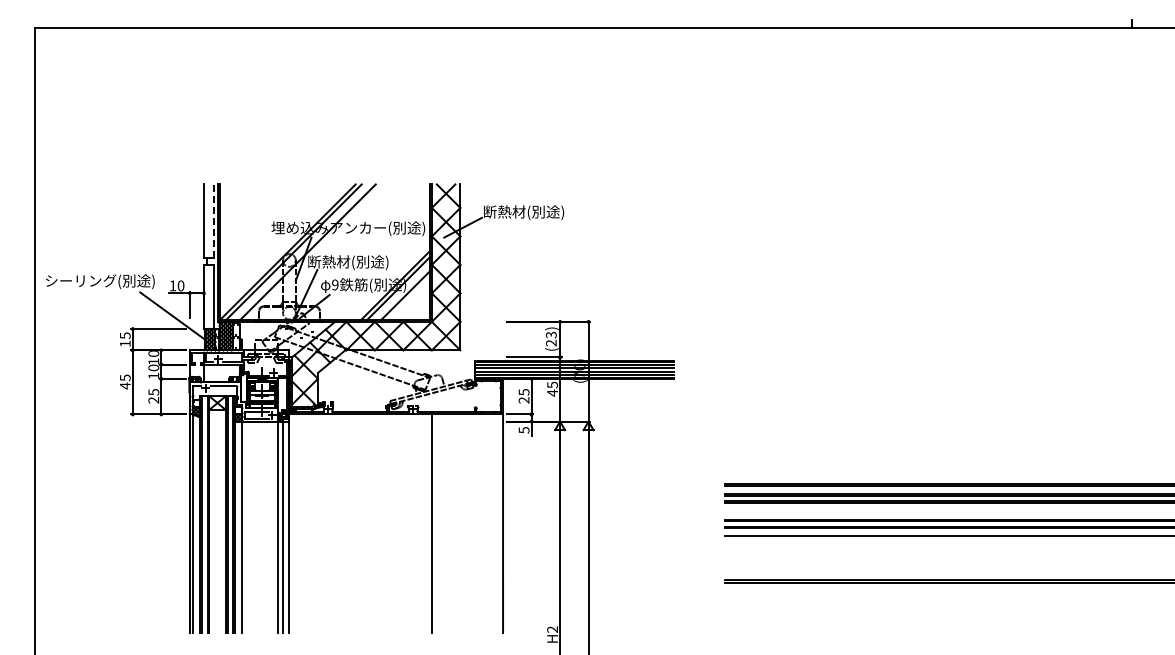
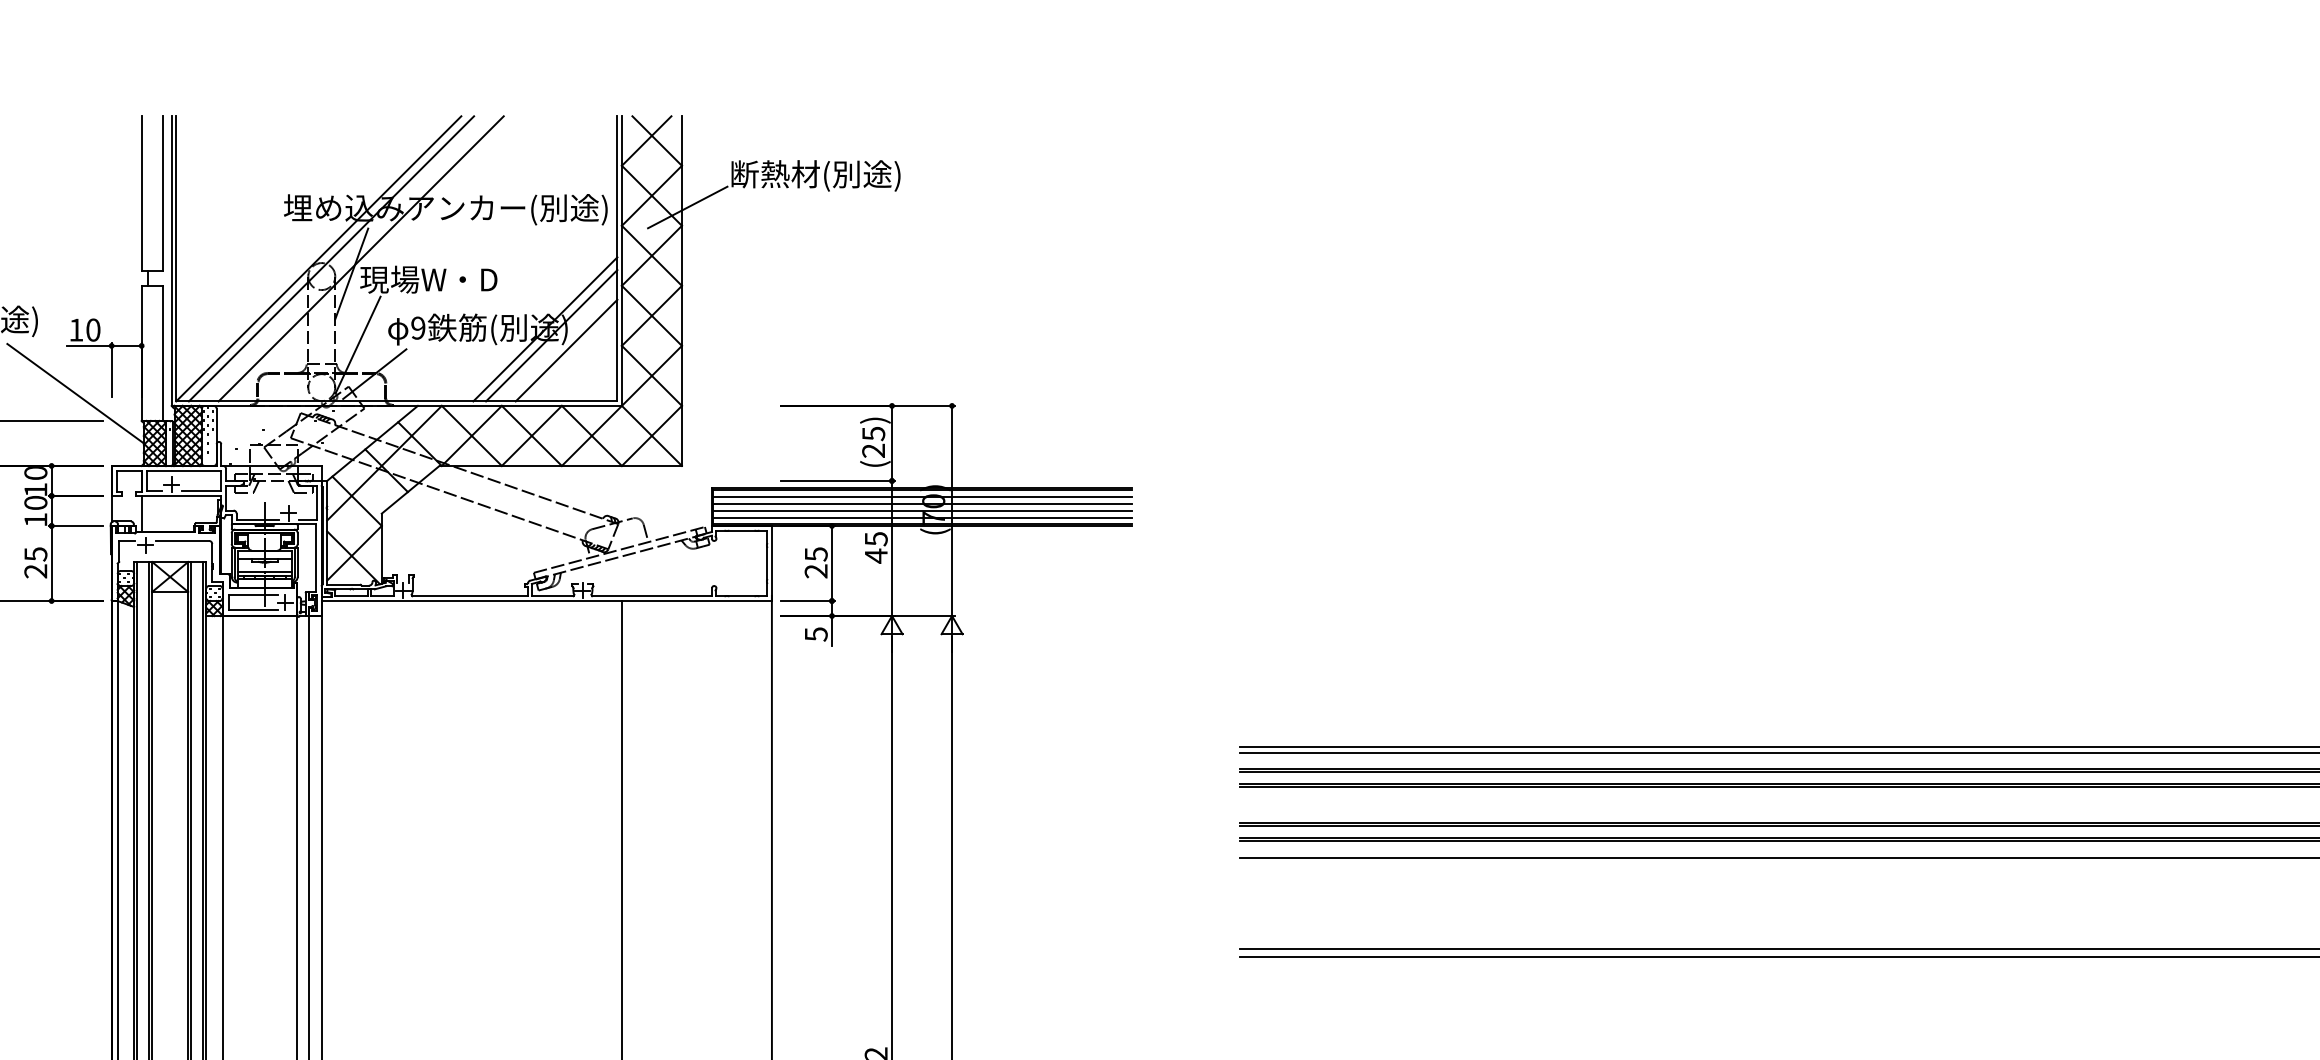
line: (213, 221) -> (161, 194), dashed -> solid
text: (347, 262) -> (444, 280), 断熱材(別途) -> 現場W・D
text: (550, 334) -> (871, 432), (23) -> (25)

